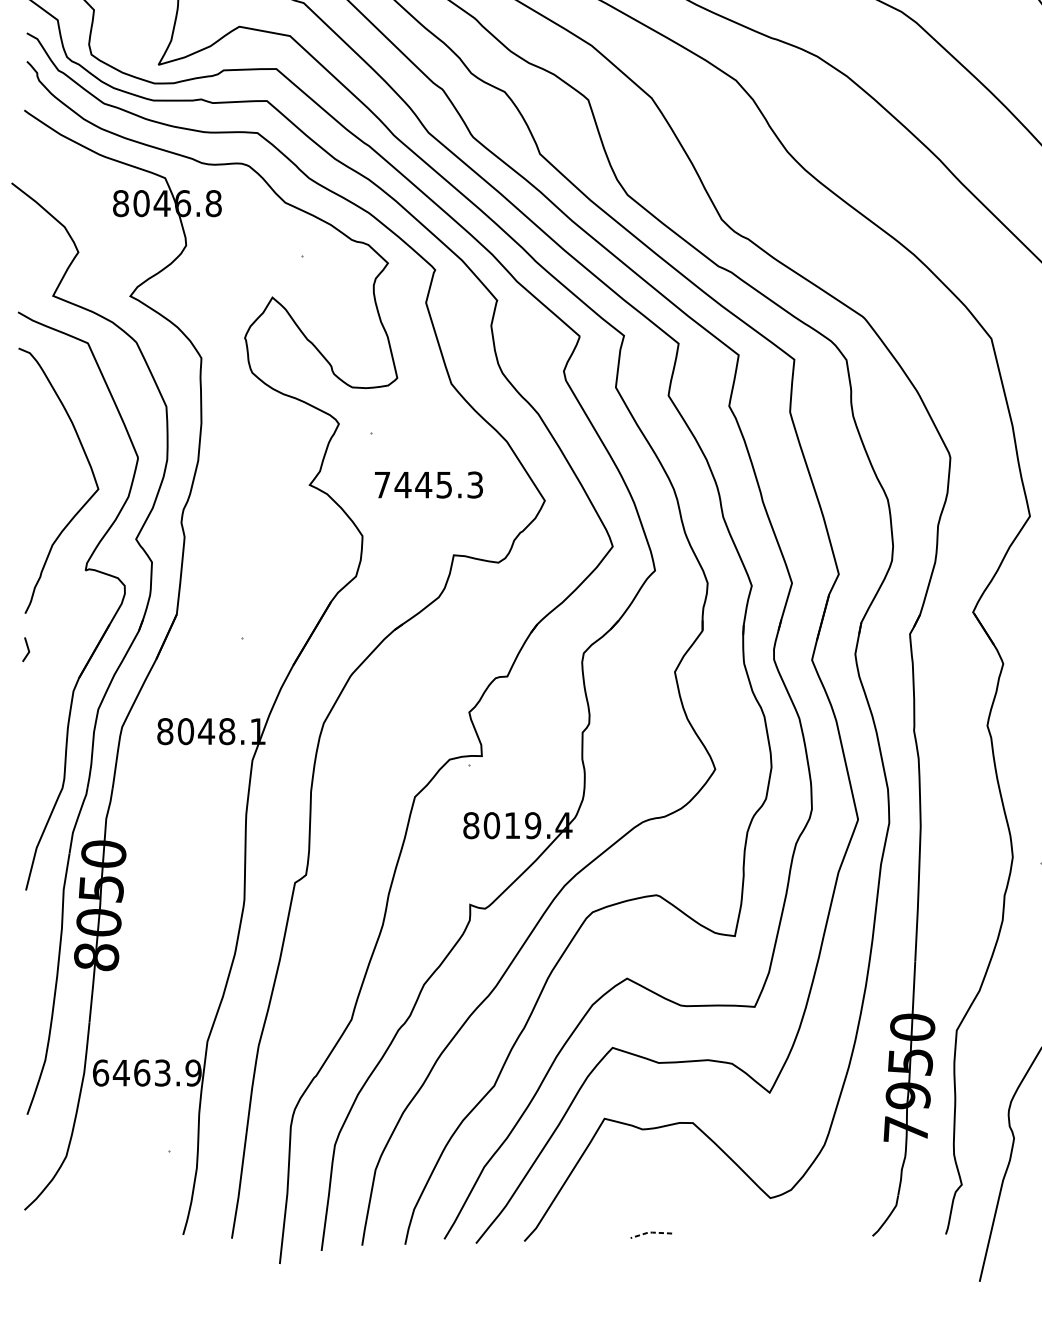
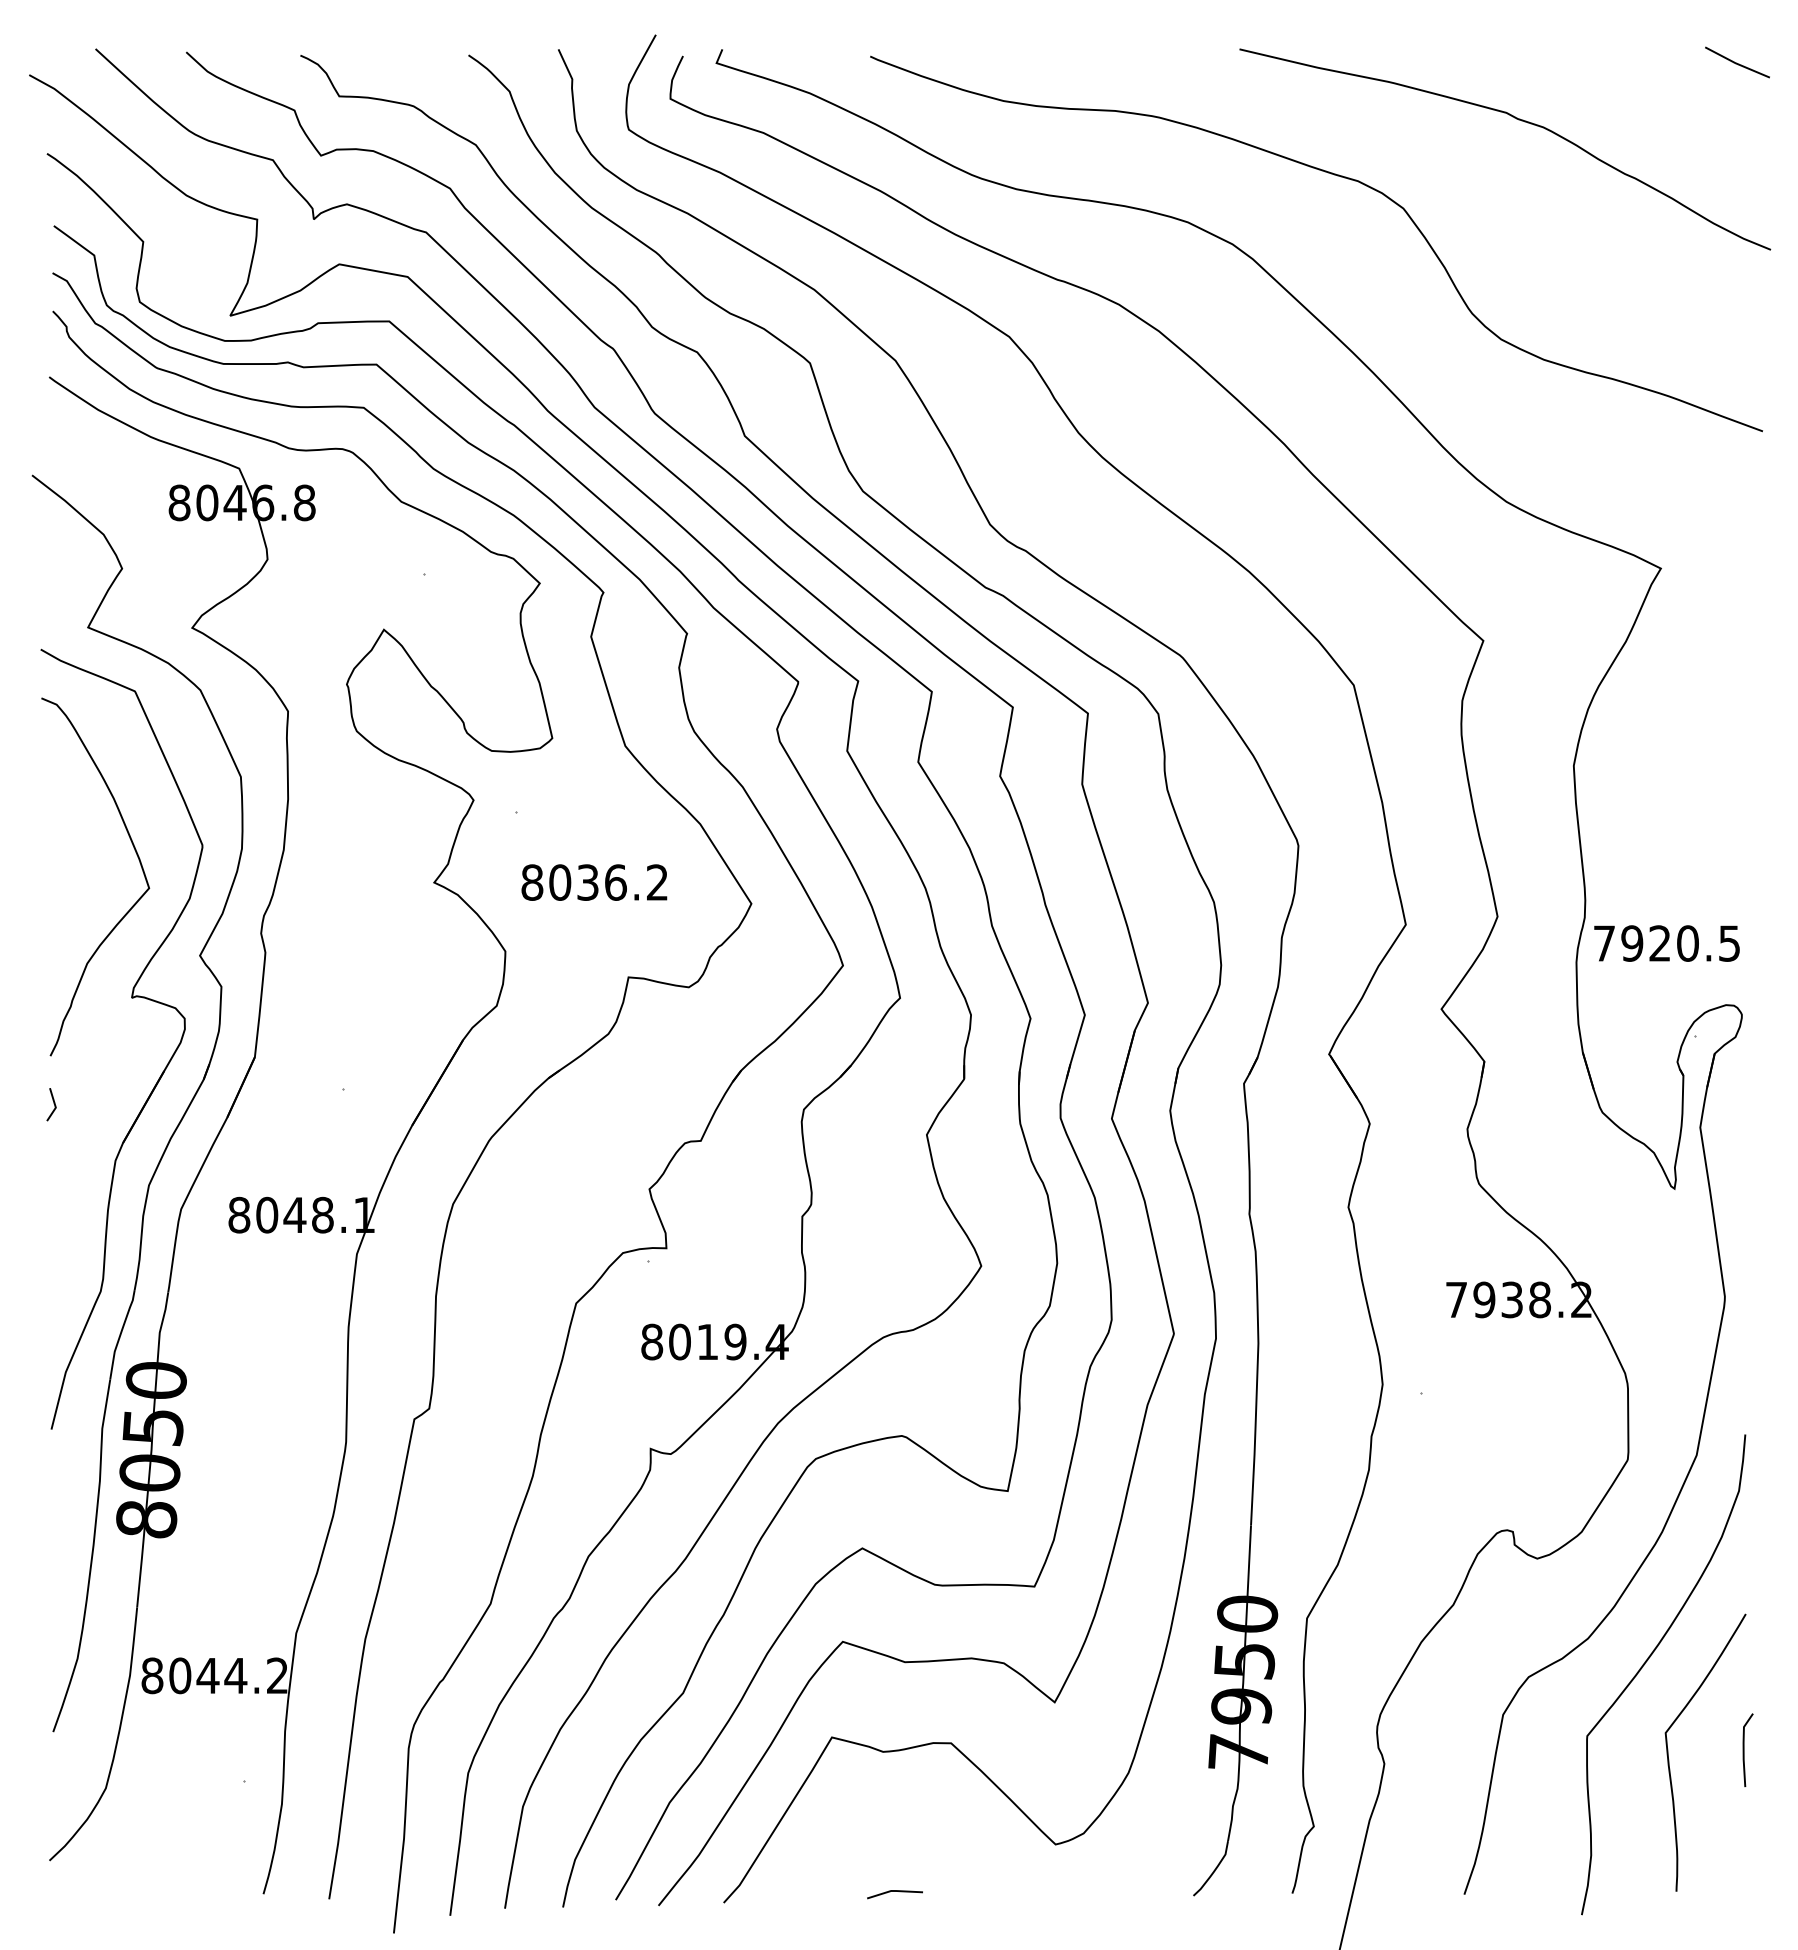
text: (428, 484) -> (594, 882), 7445.3 -> 8036.2
text: (146, 1072) -> (214, 1675), 6463.9 -> 8044.2
line: (650, 1232) -> (893, 1890), dashed -> solid

